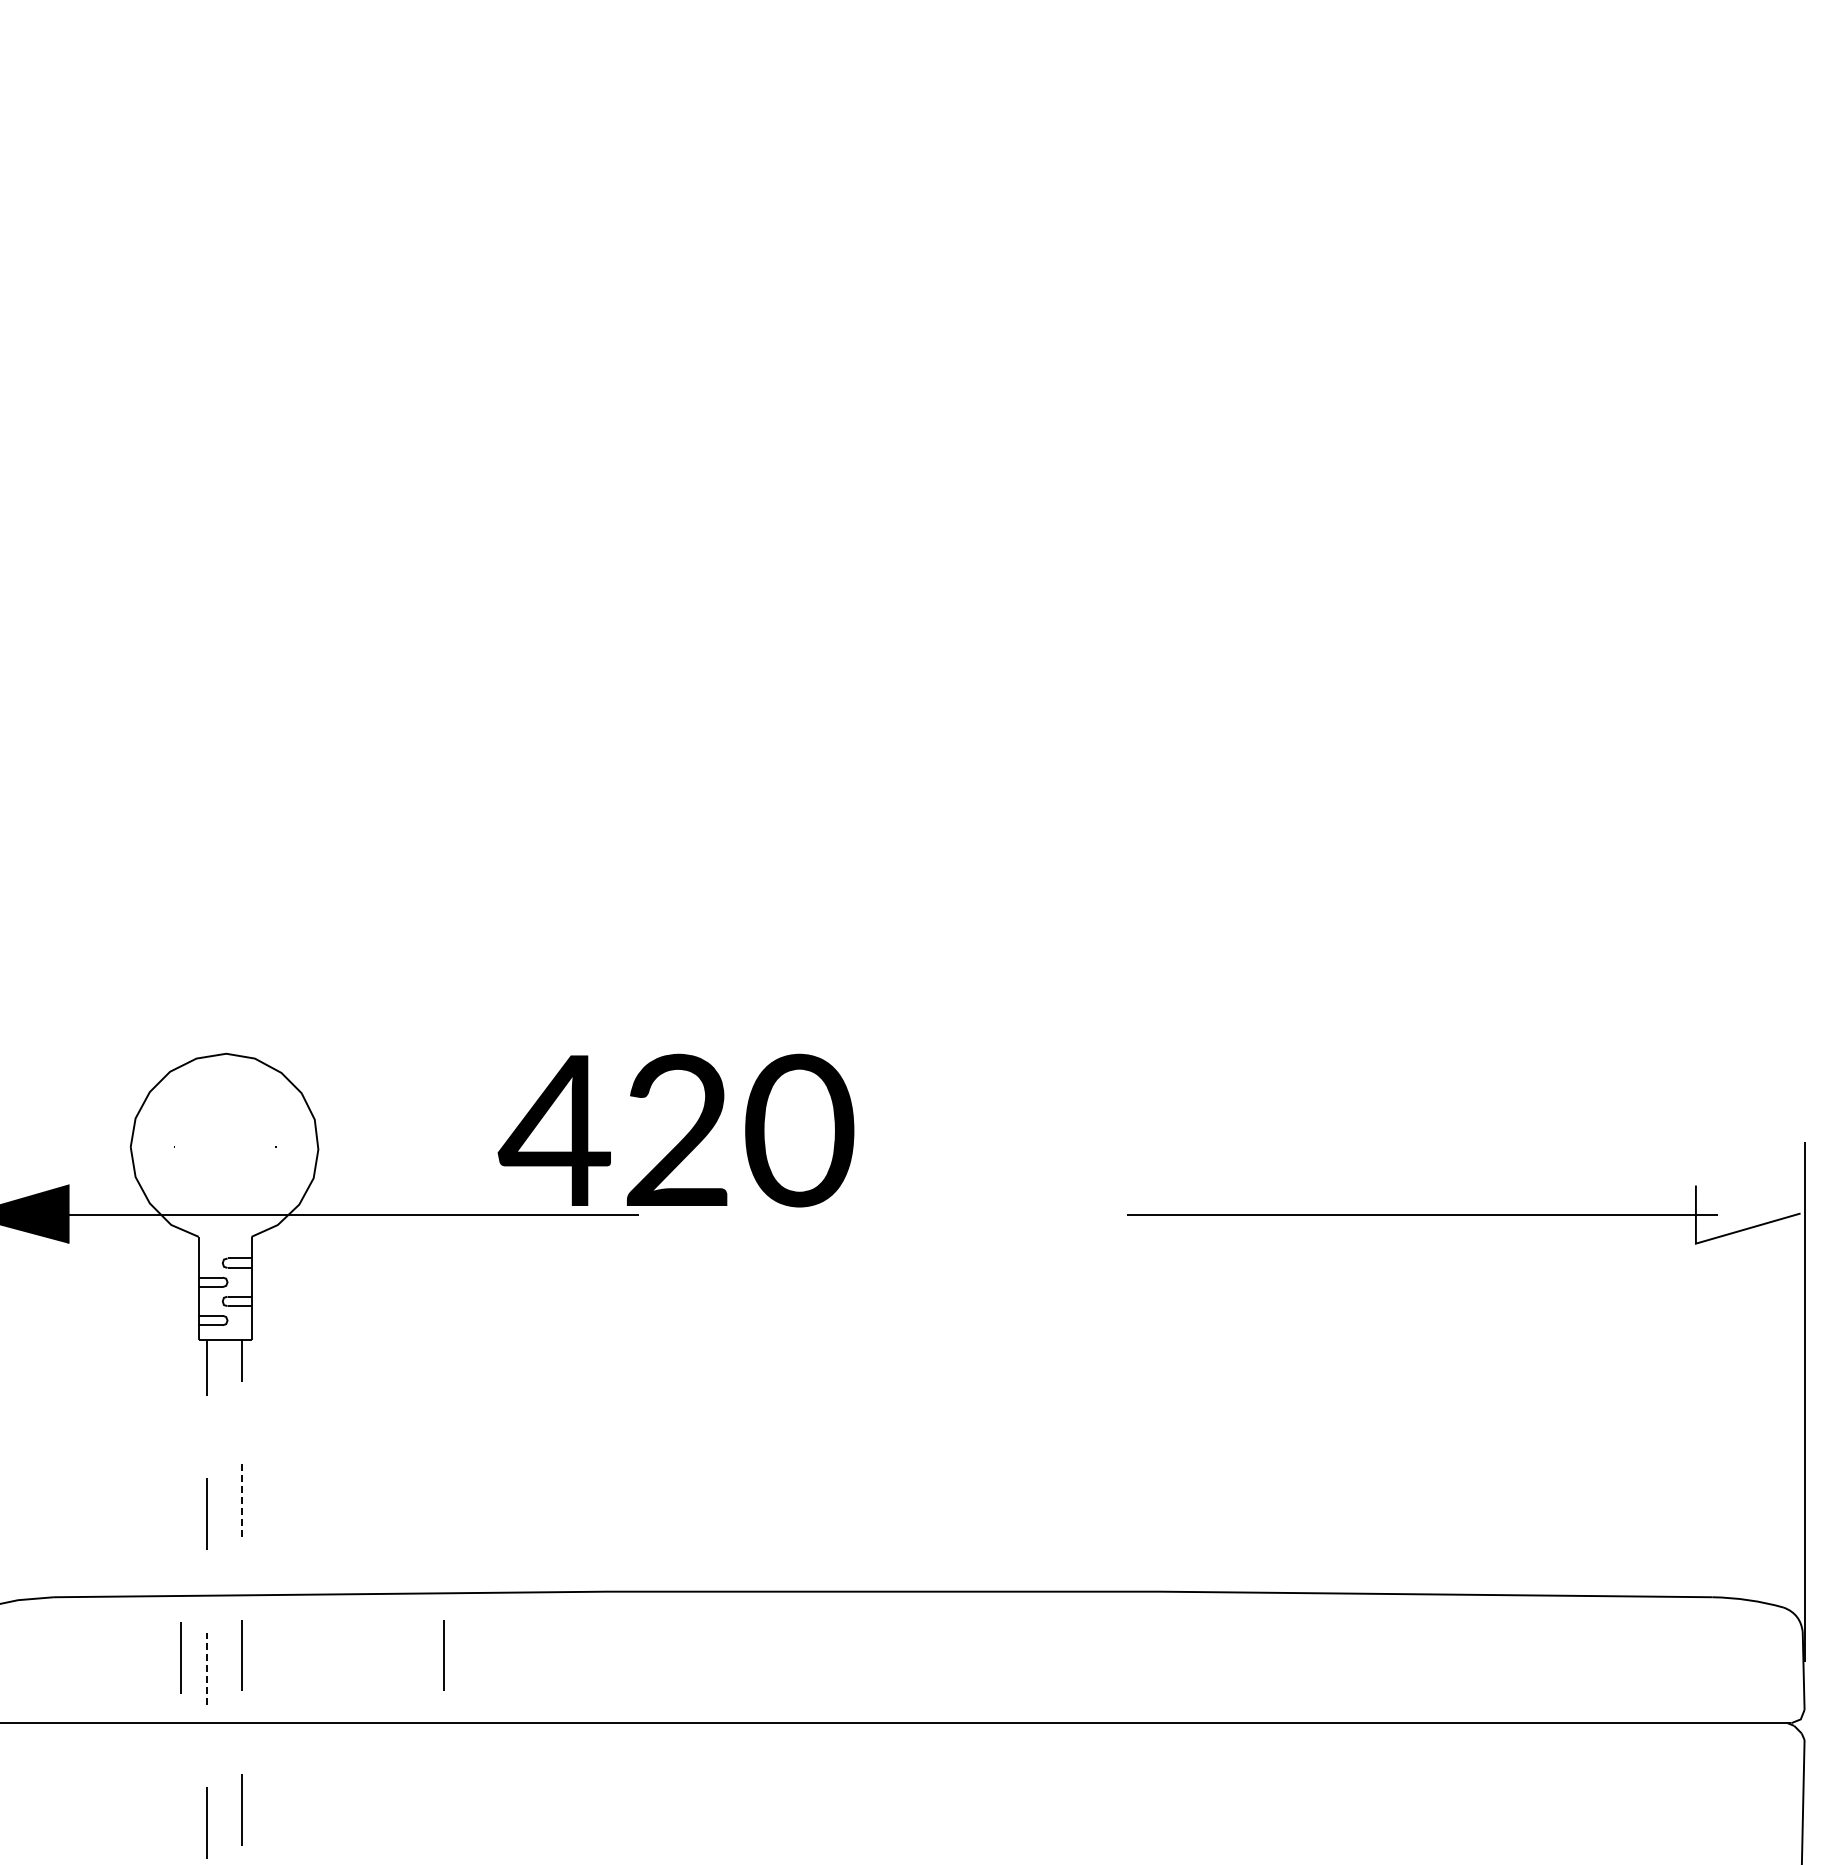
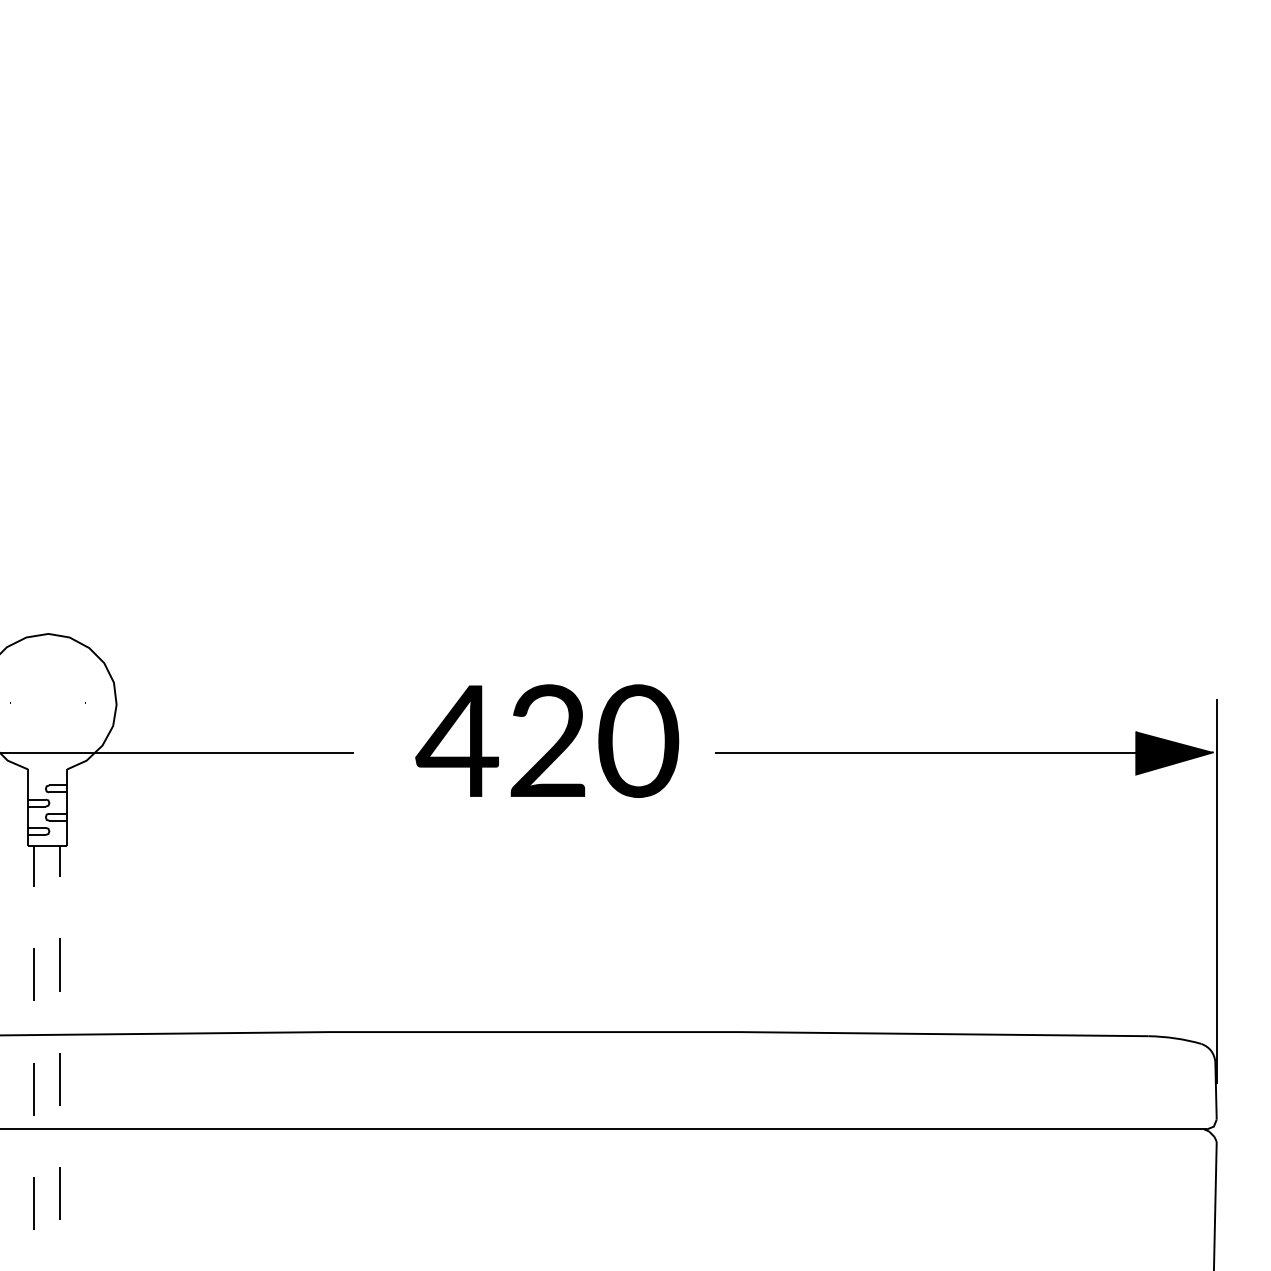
text: (675, 1130) -> (546, 741), moved
fill: (1747, 1214) -> (1174, 752), added
line: (241, 1500) -> (59, 964), dashed -> solid
line: (443, 1655) -> (209, 1079), removed
line: (180, 1657) -> (14, 1080), removed
line: (207, 1668) -> (34, 1088), dashed -> solid

